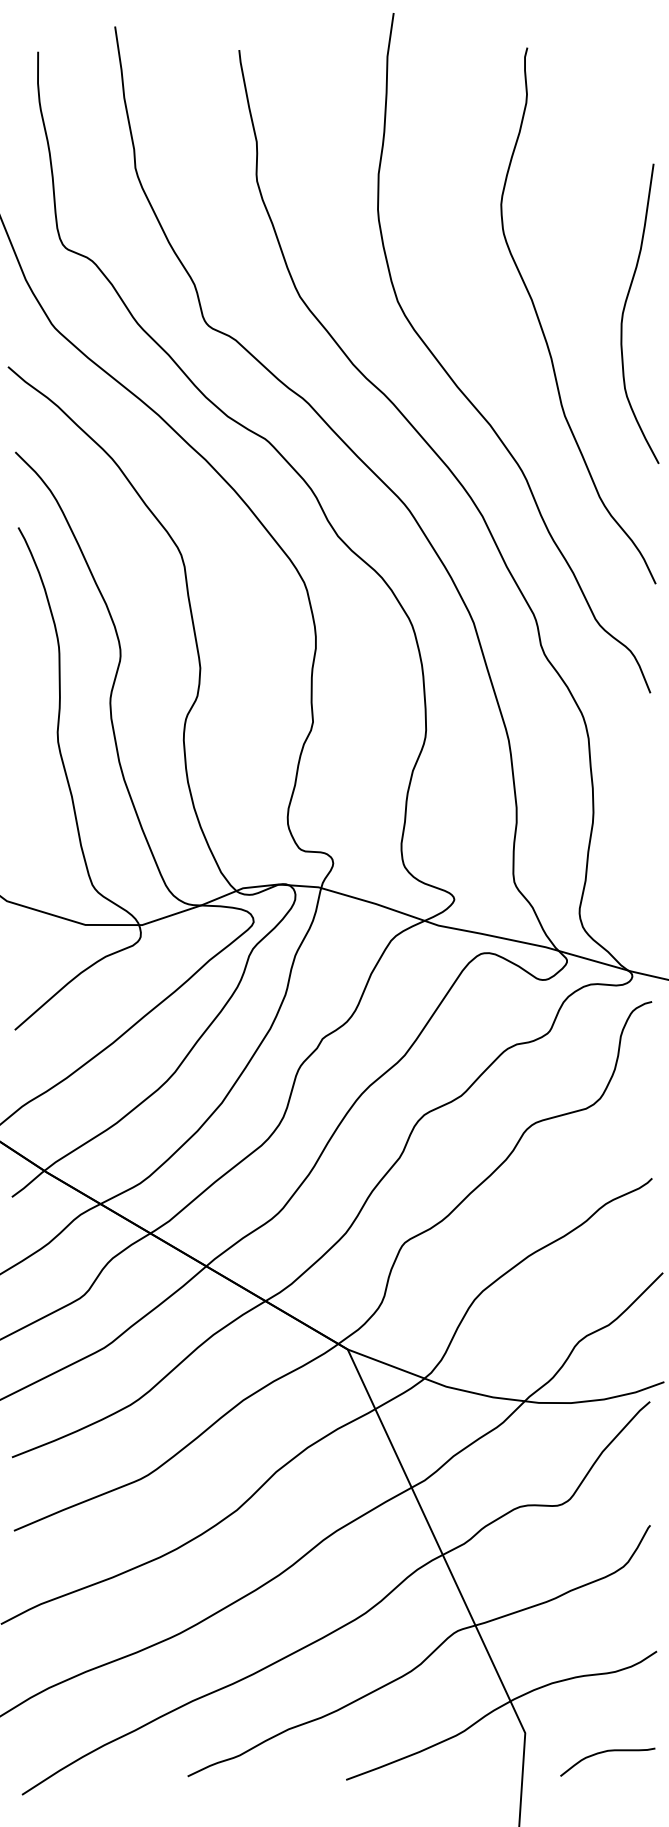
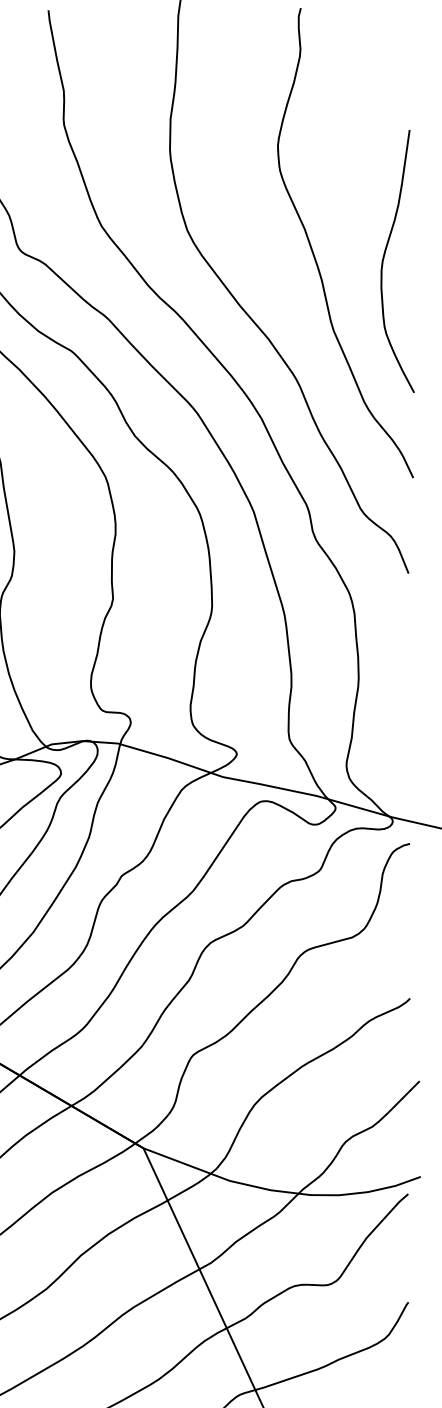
curve: (624, 311) -> (384, 259), moved

